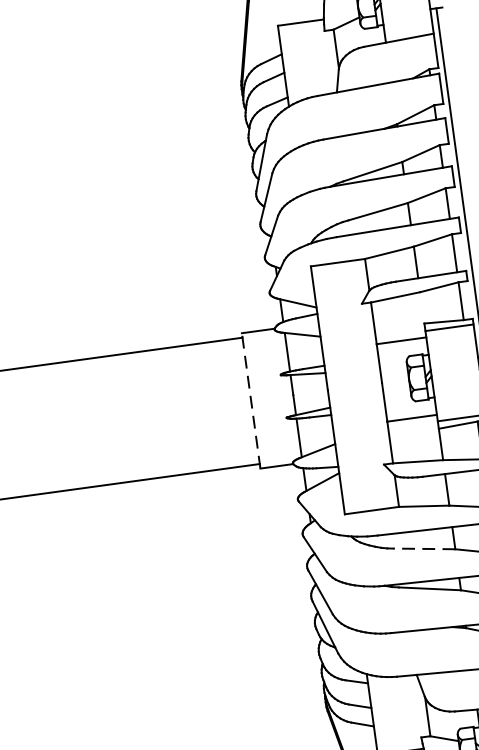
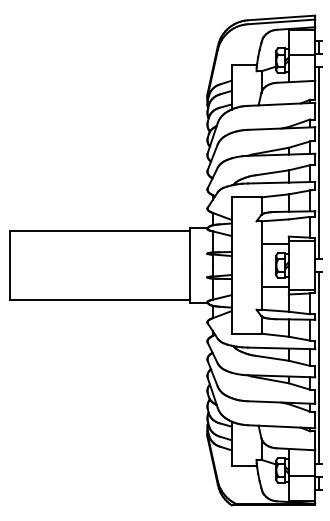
line: (251, 400) -> (189, 265), dashed -> solid
line: (425, 549) -> (272, 358), dashed -> solid

